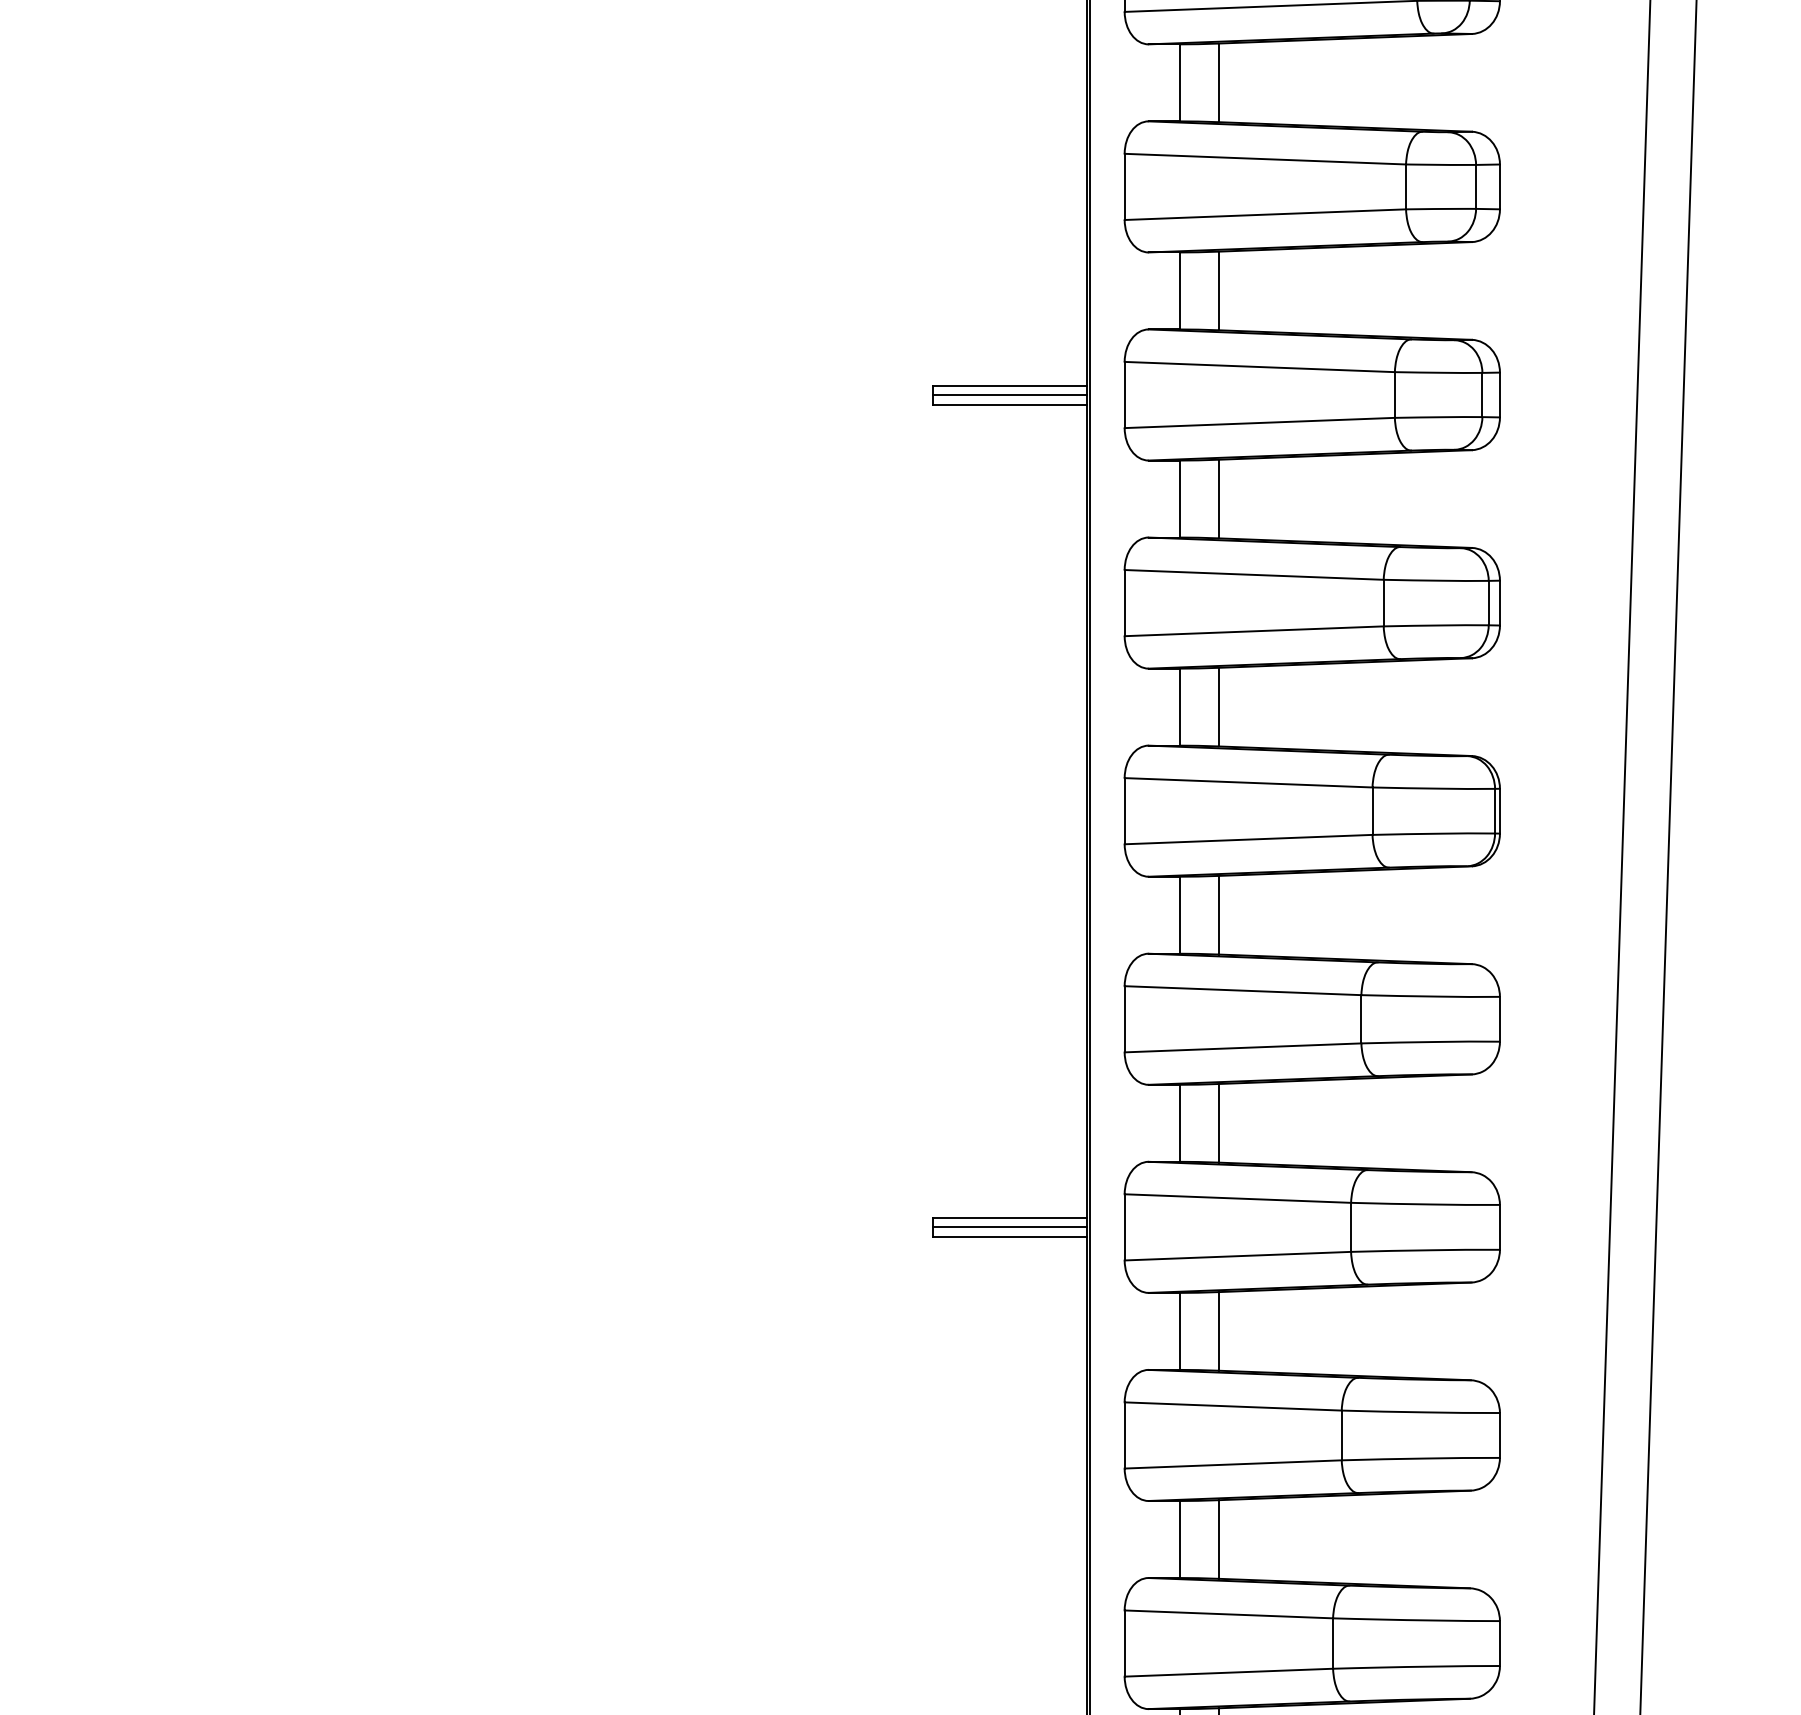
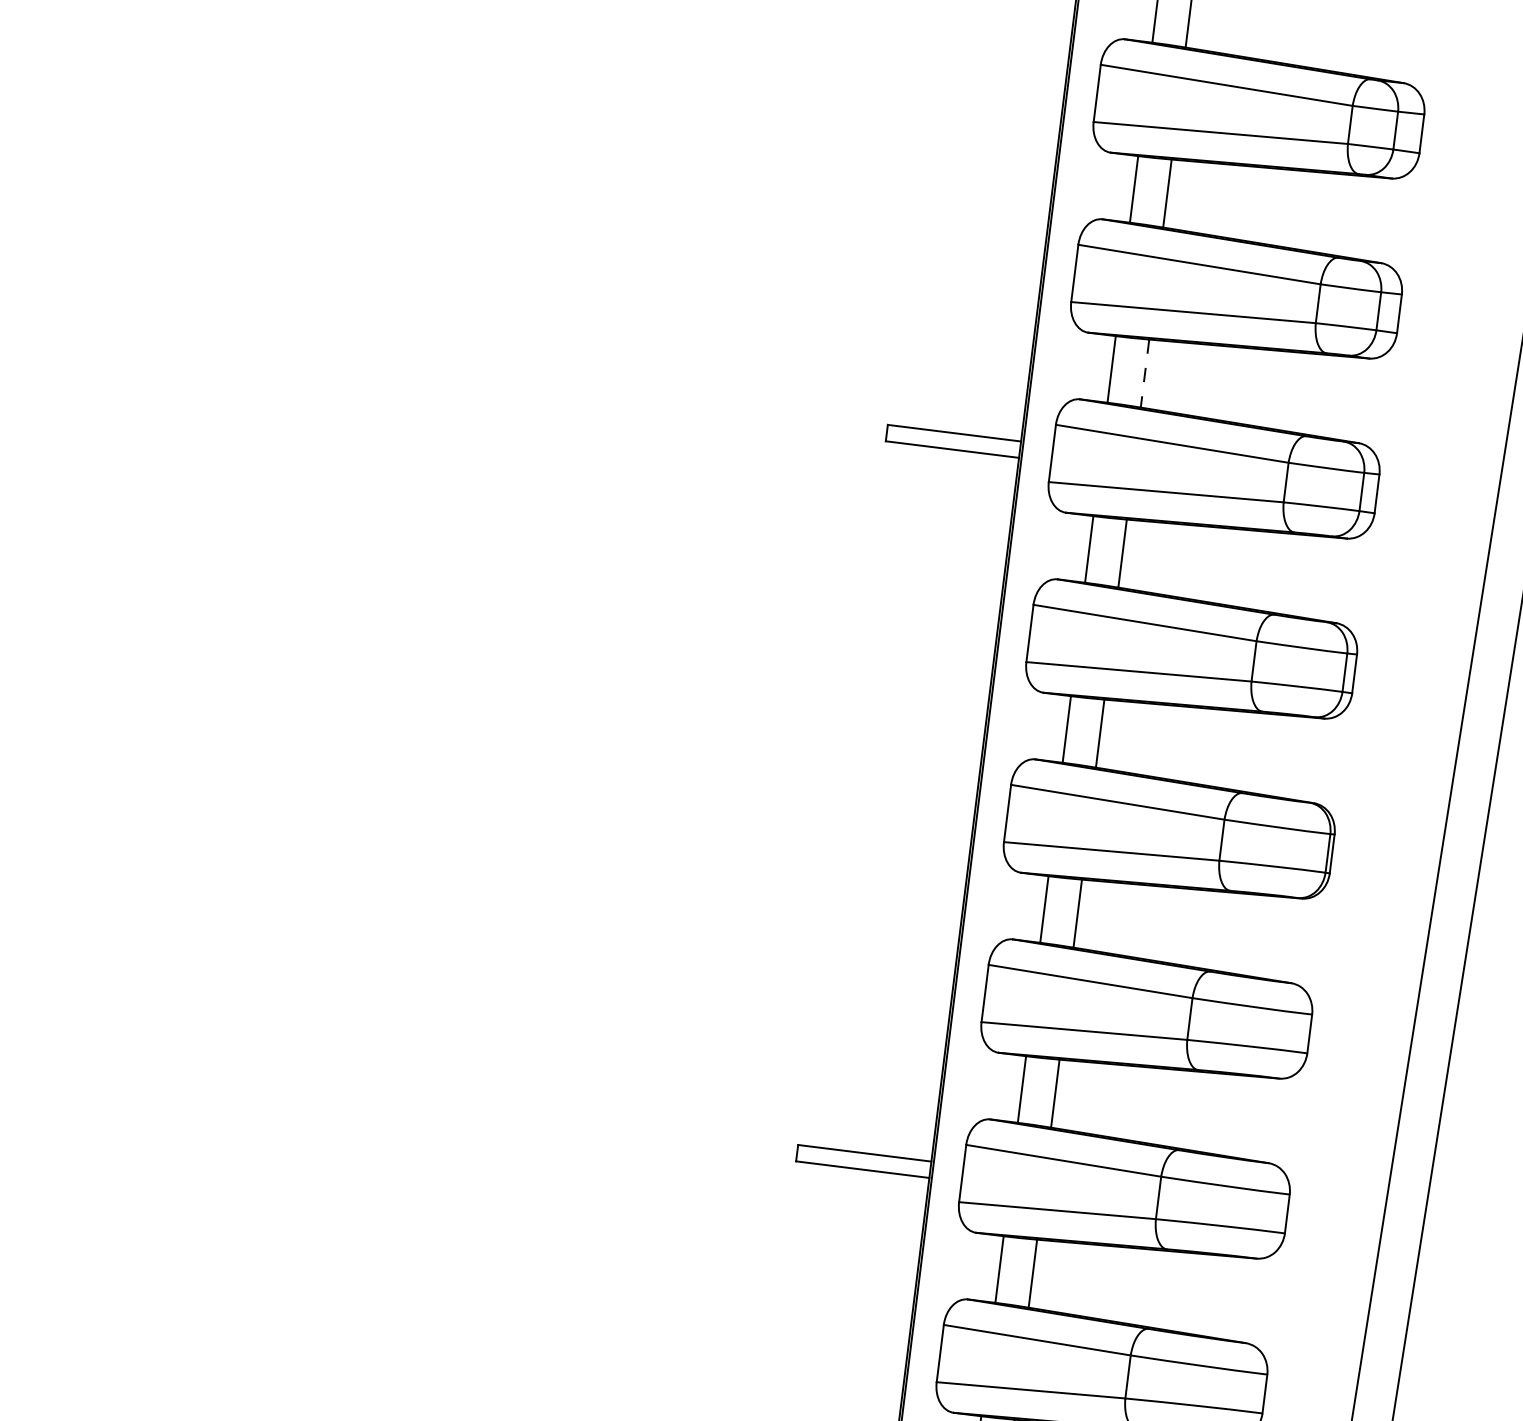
line: (1218, 291) -> (1144, 374), solid -> dashed
line: (1010, 395) -> (953, 441), removed
line: (1010, 1227) -> (863, 1161), removed

